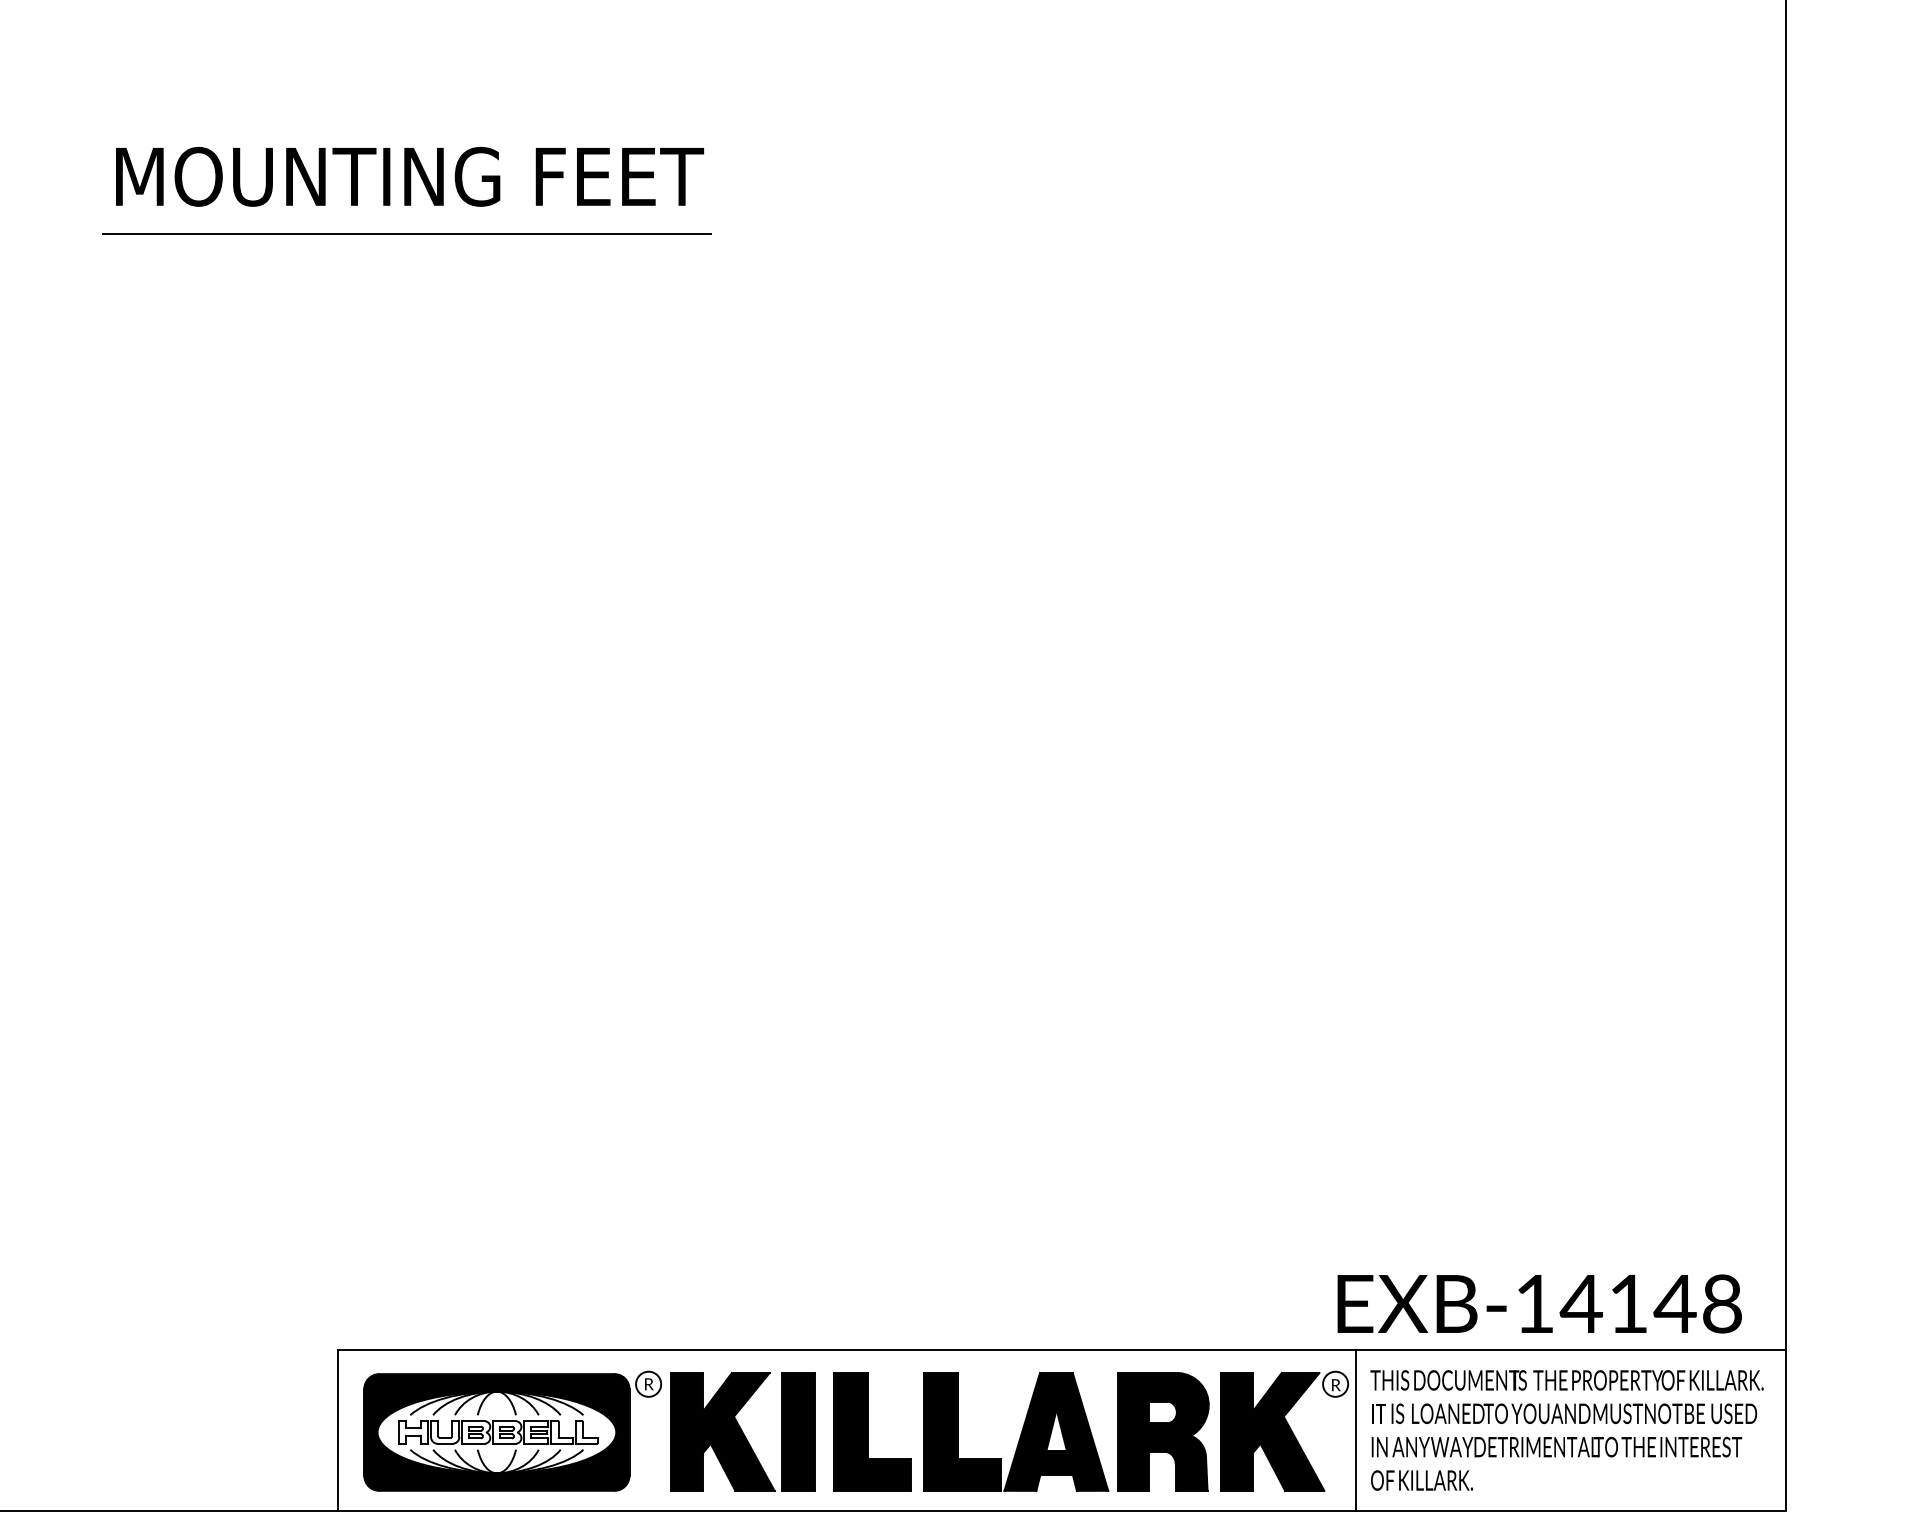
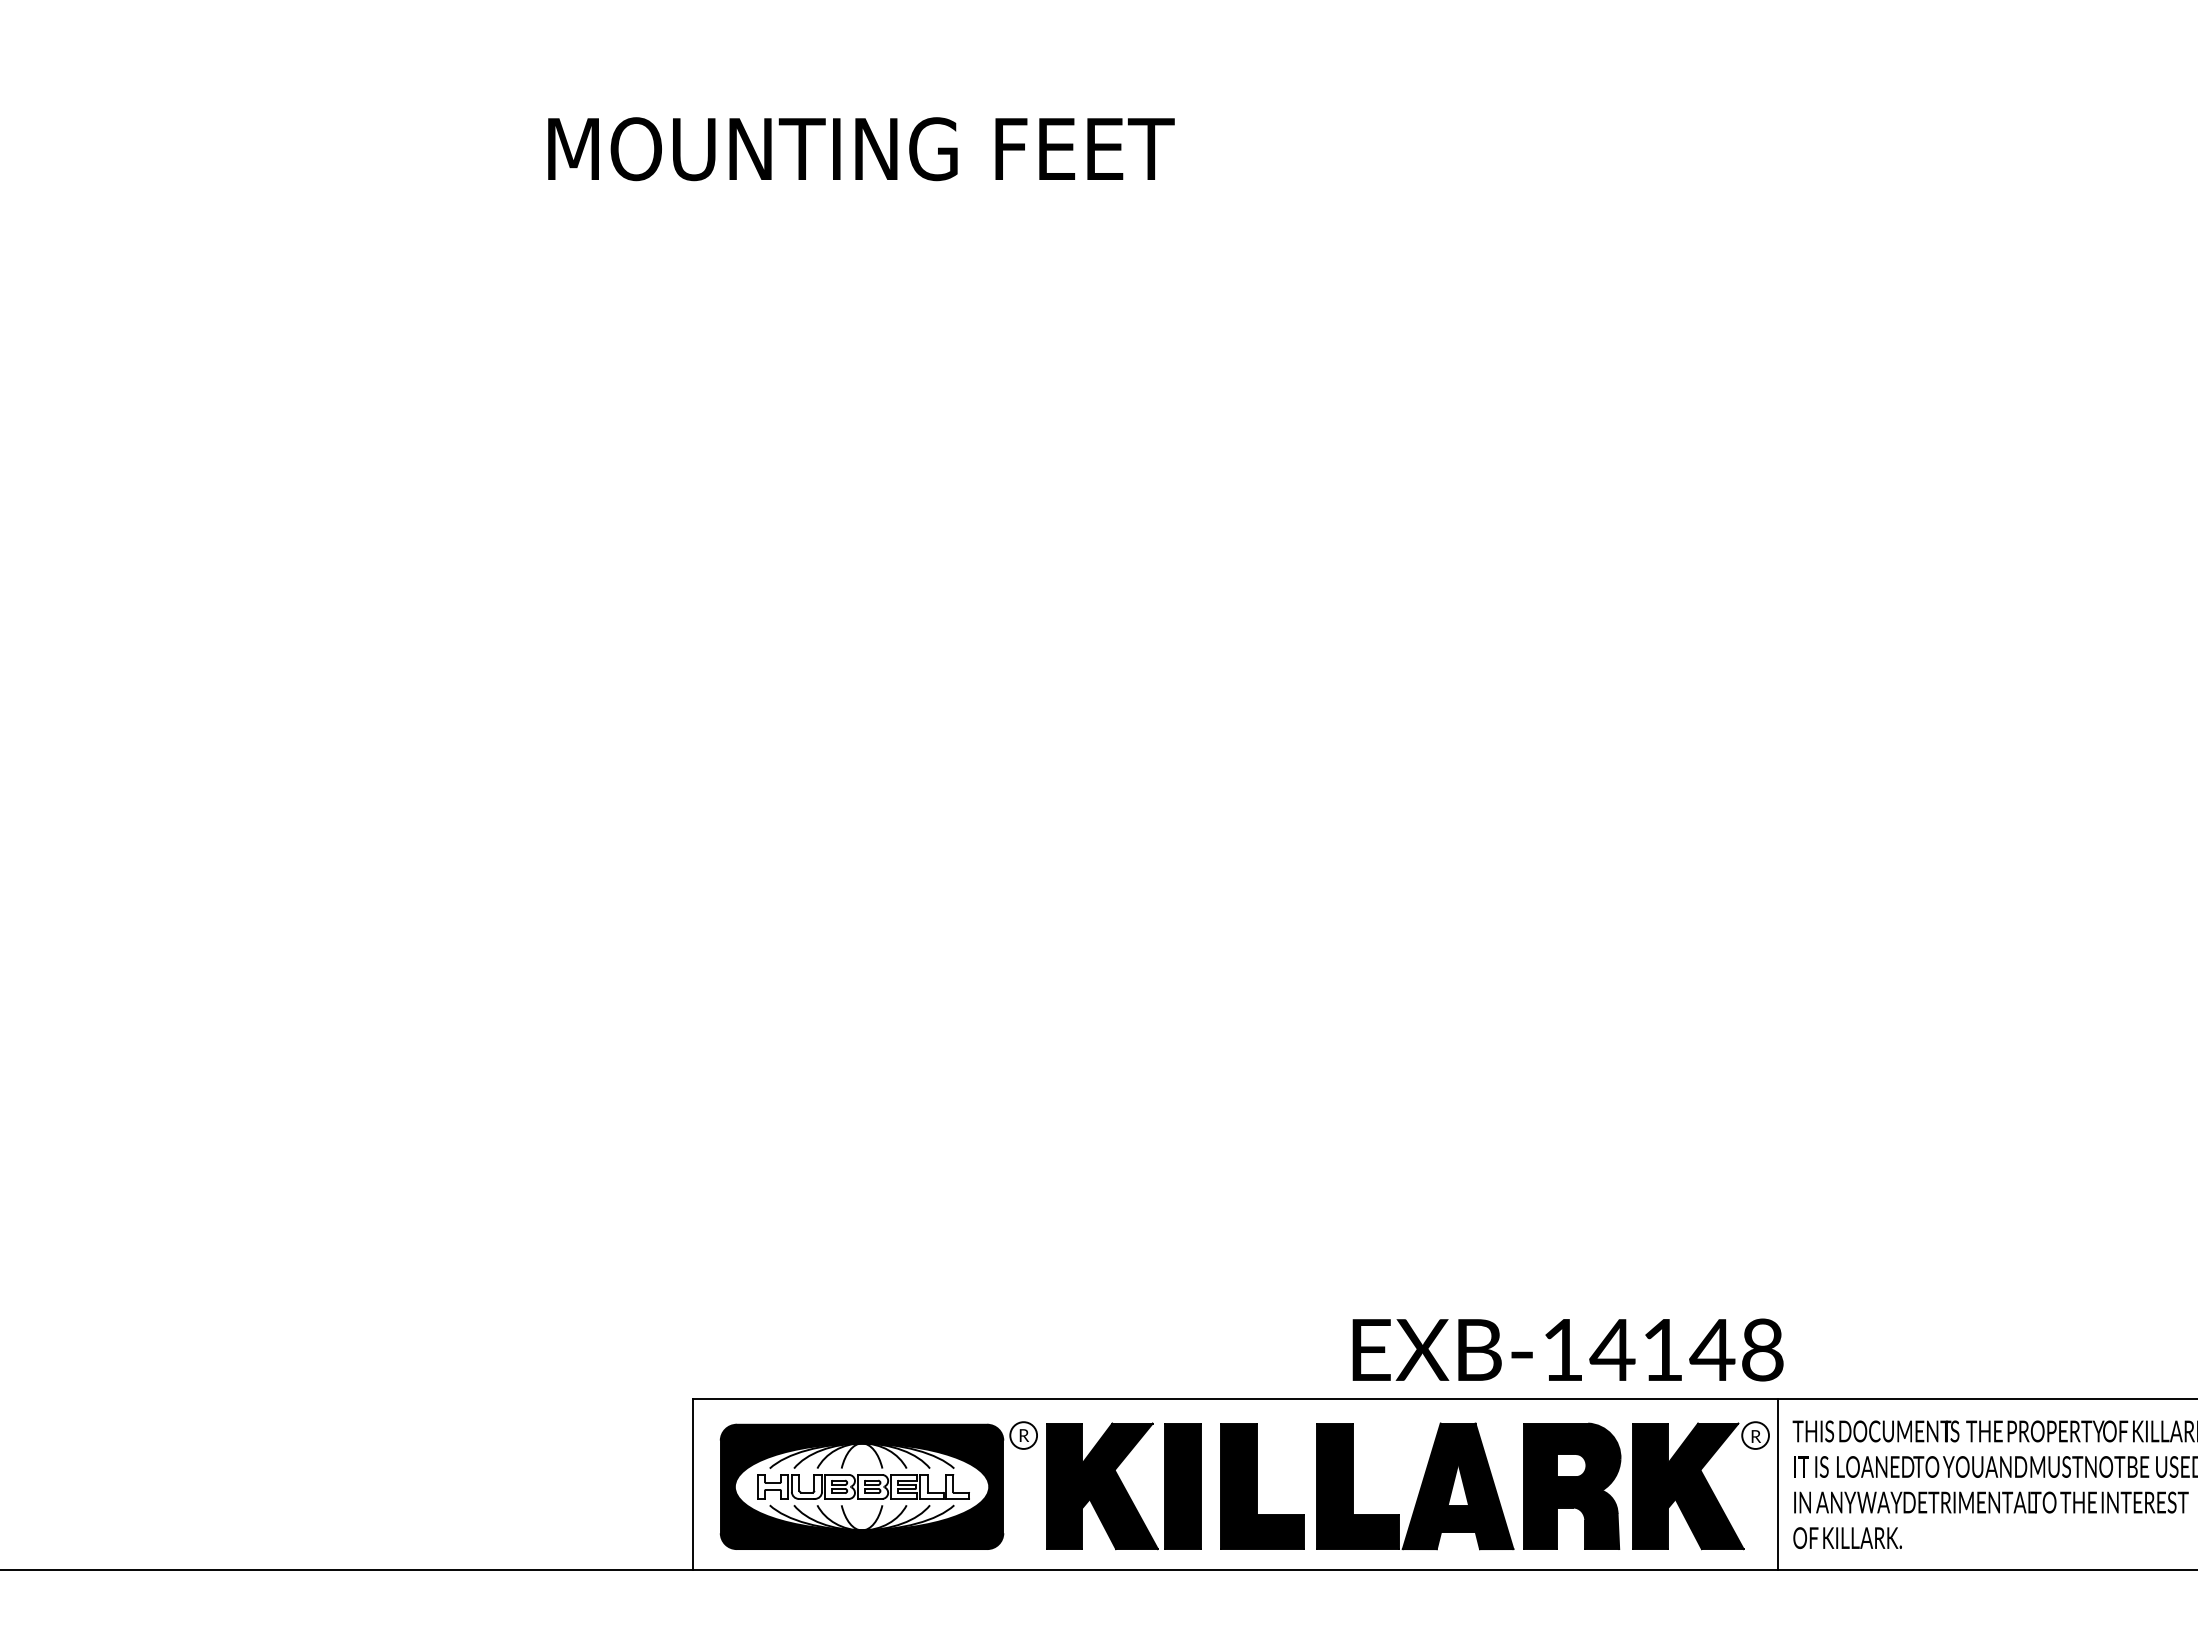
text: (410, 177) -> (861, 149), moved
line: (407, 234) -> (766, 210), removed
text: (1539, 1303) -> (1567, 1349), moved

